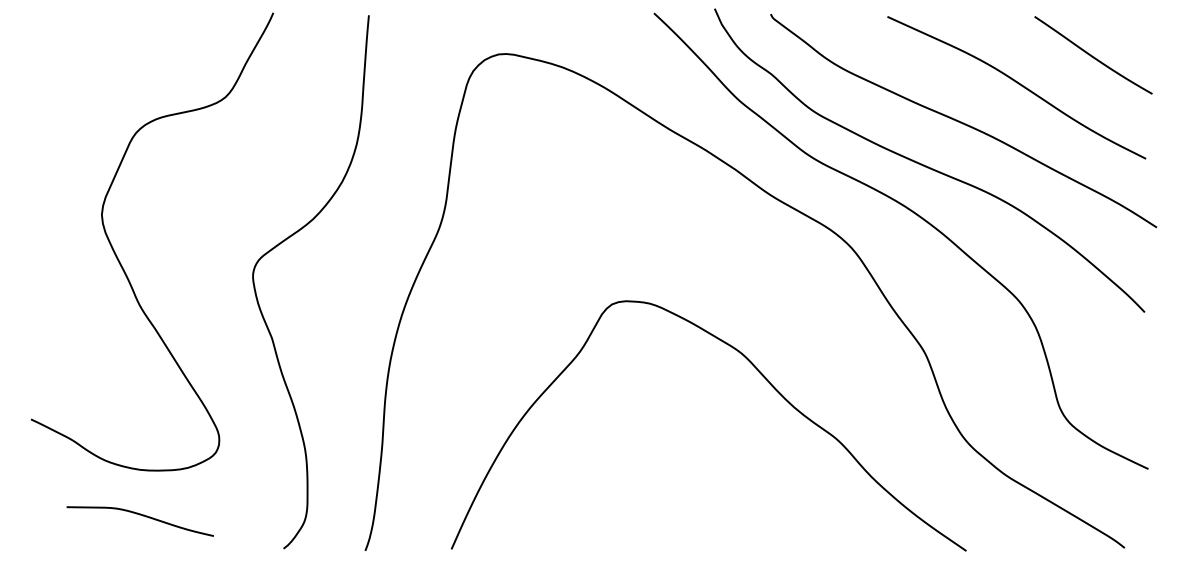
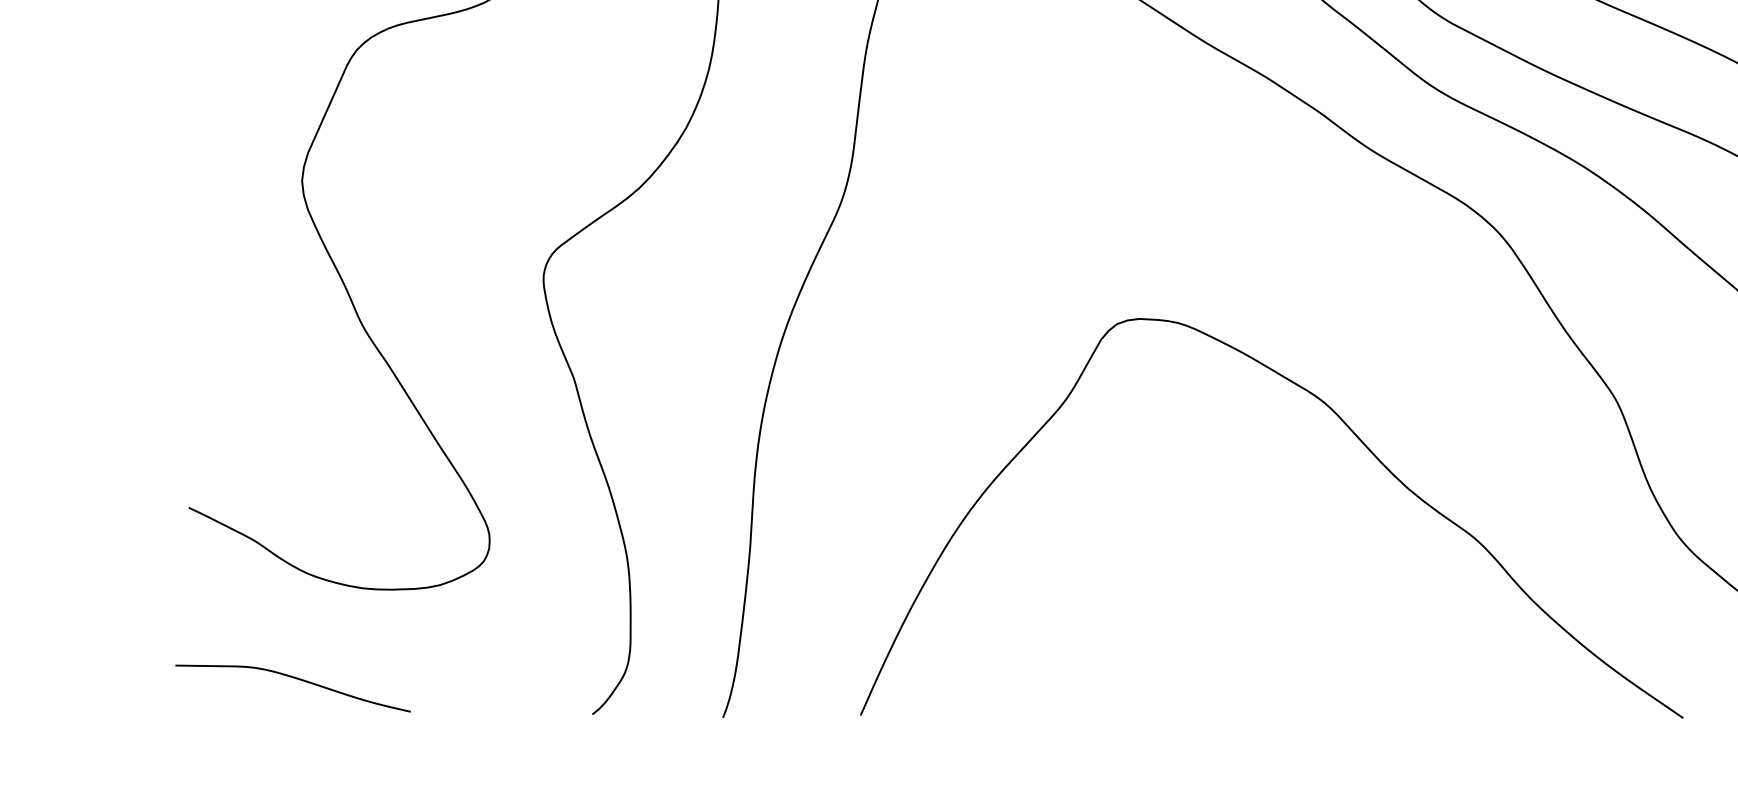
curve: (142, 516) -> (296, 680), moved

